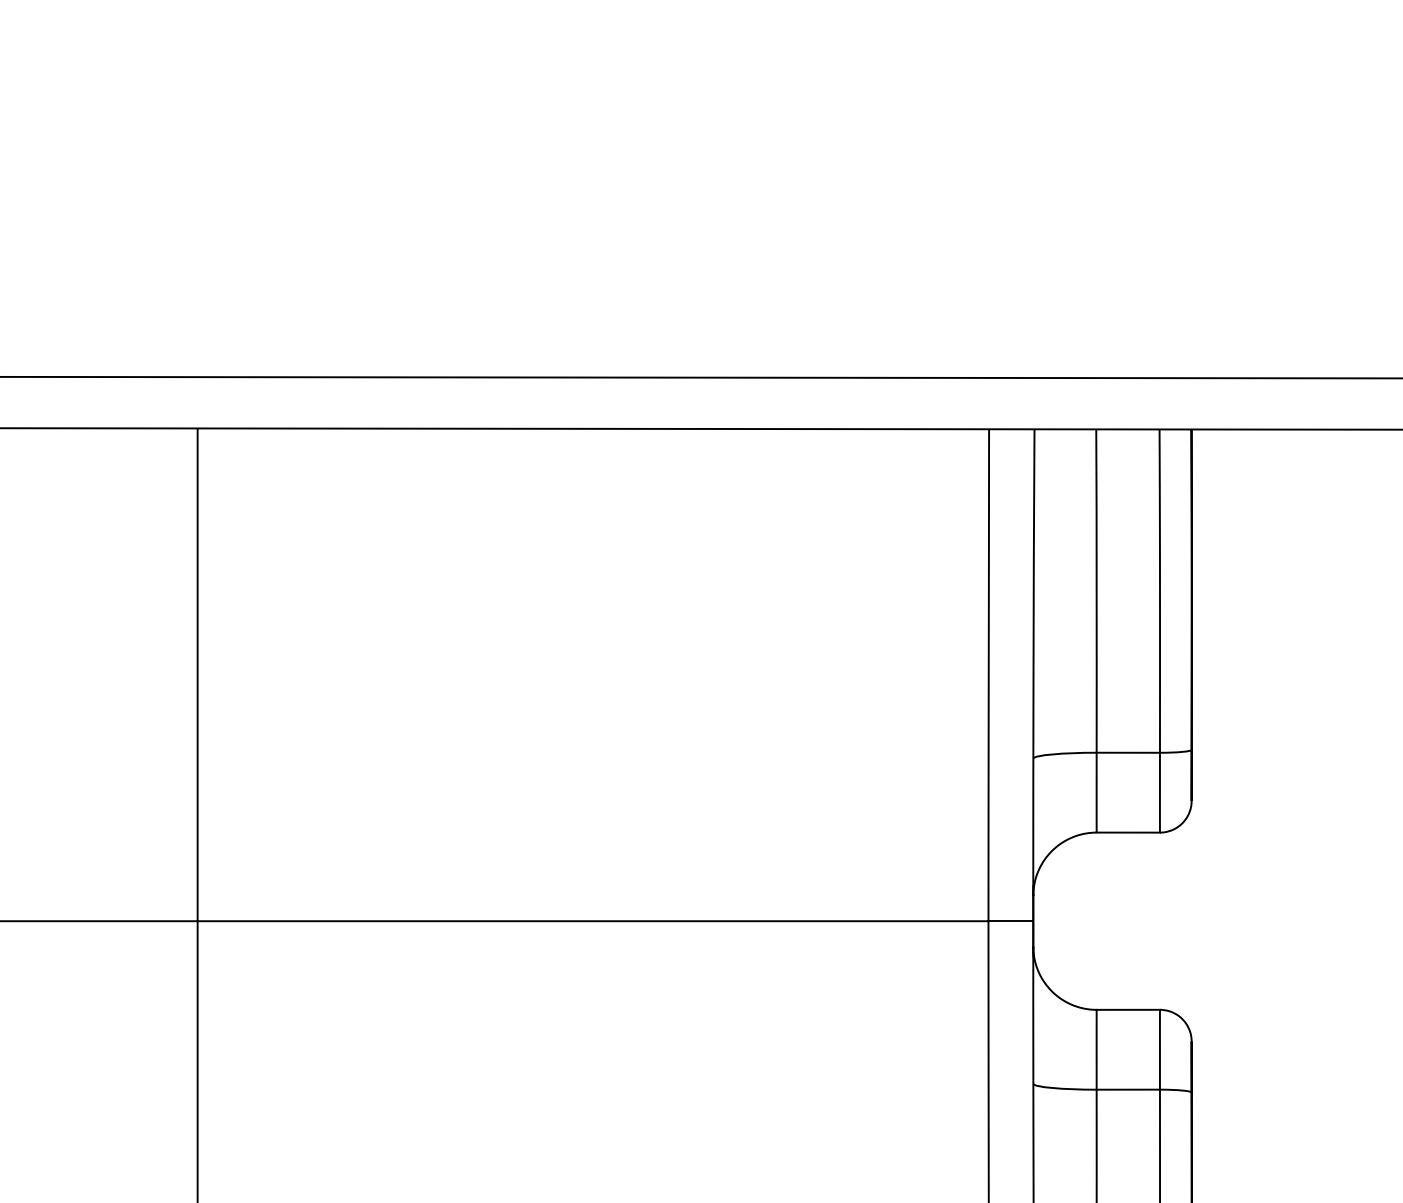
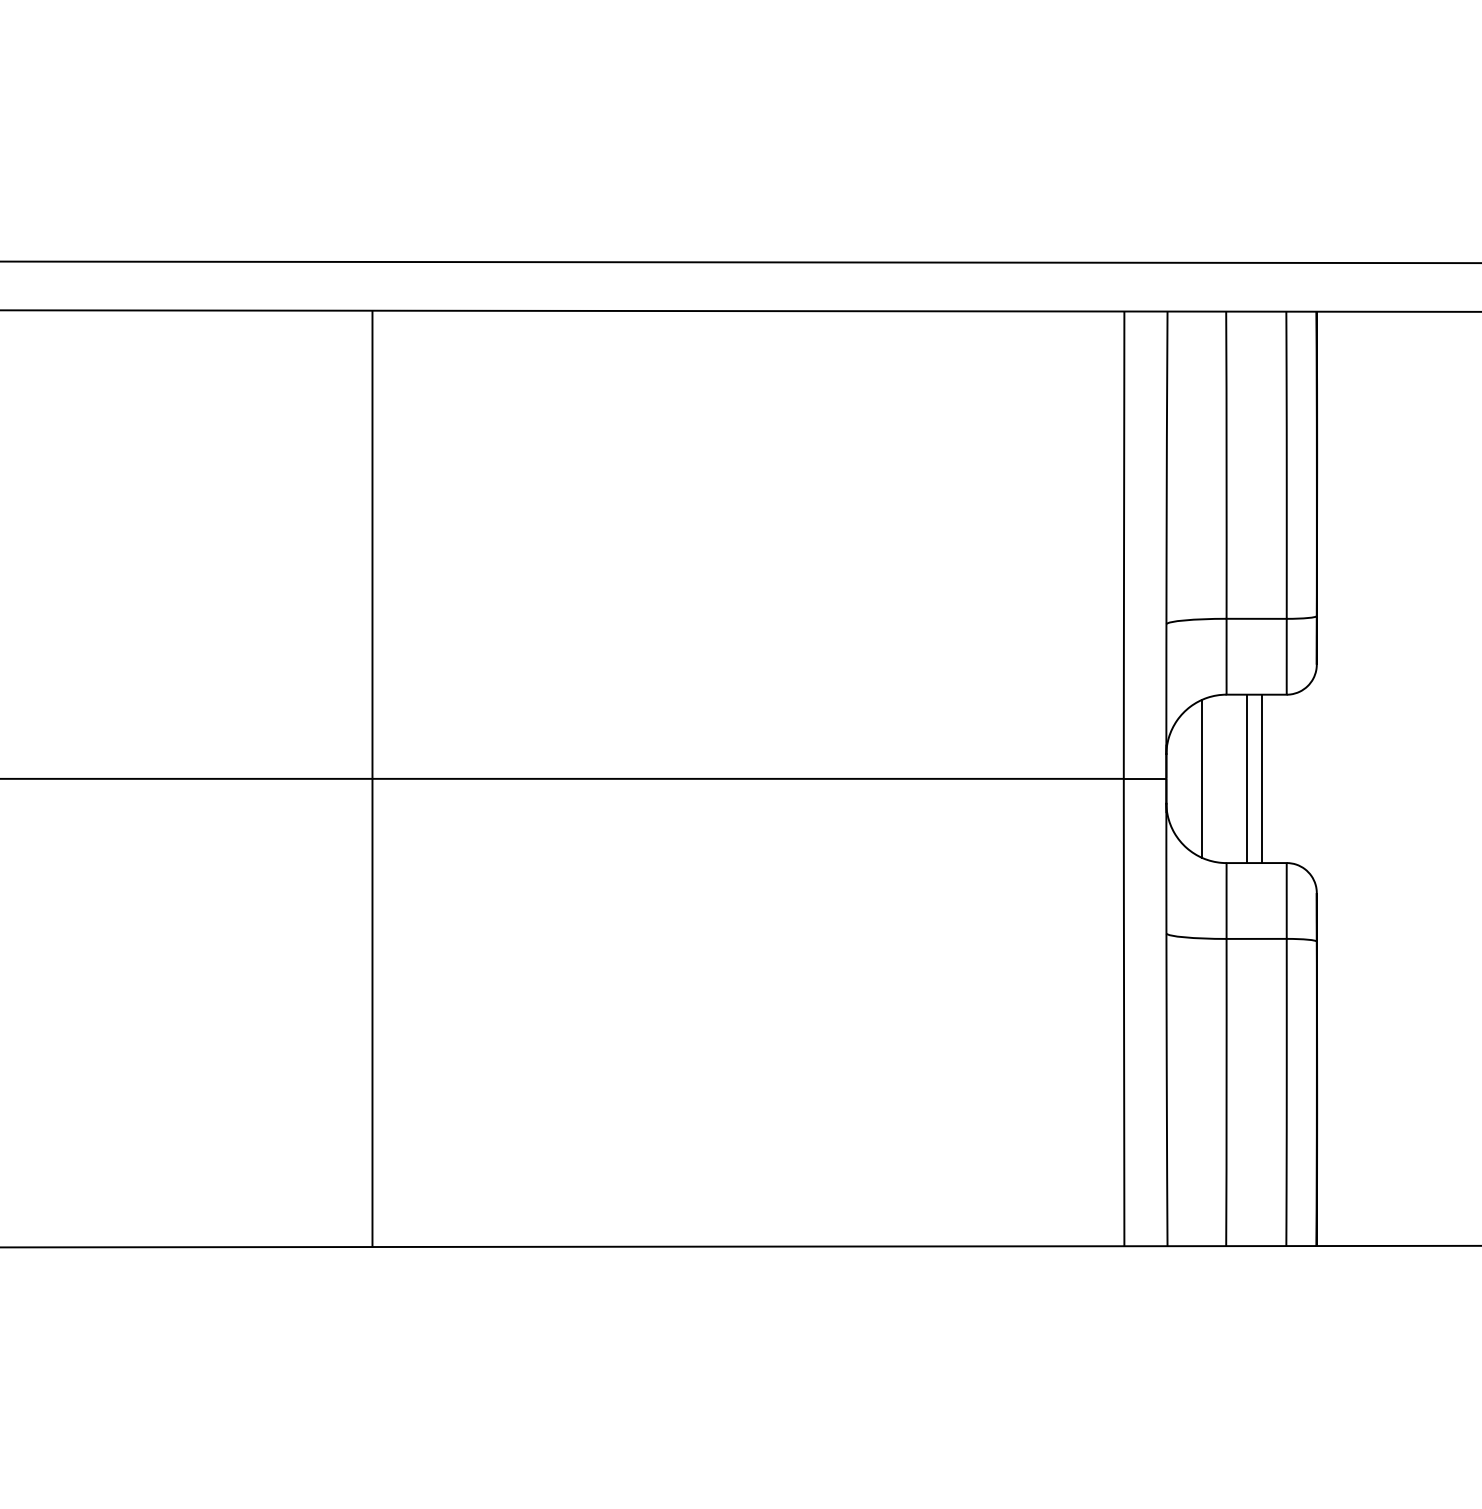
line: (1070, 920) -> (1201, 778), added
line: (1118, 920) -> (1247, 778), added
line: (1134, 920) -> (1262, 778), added

